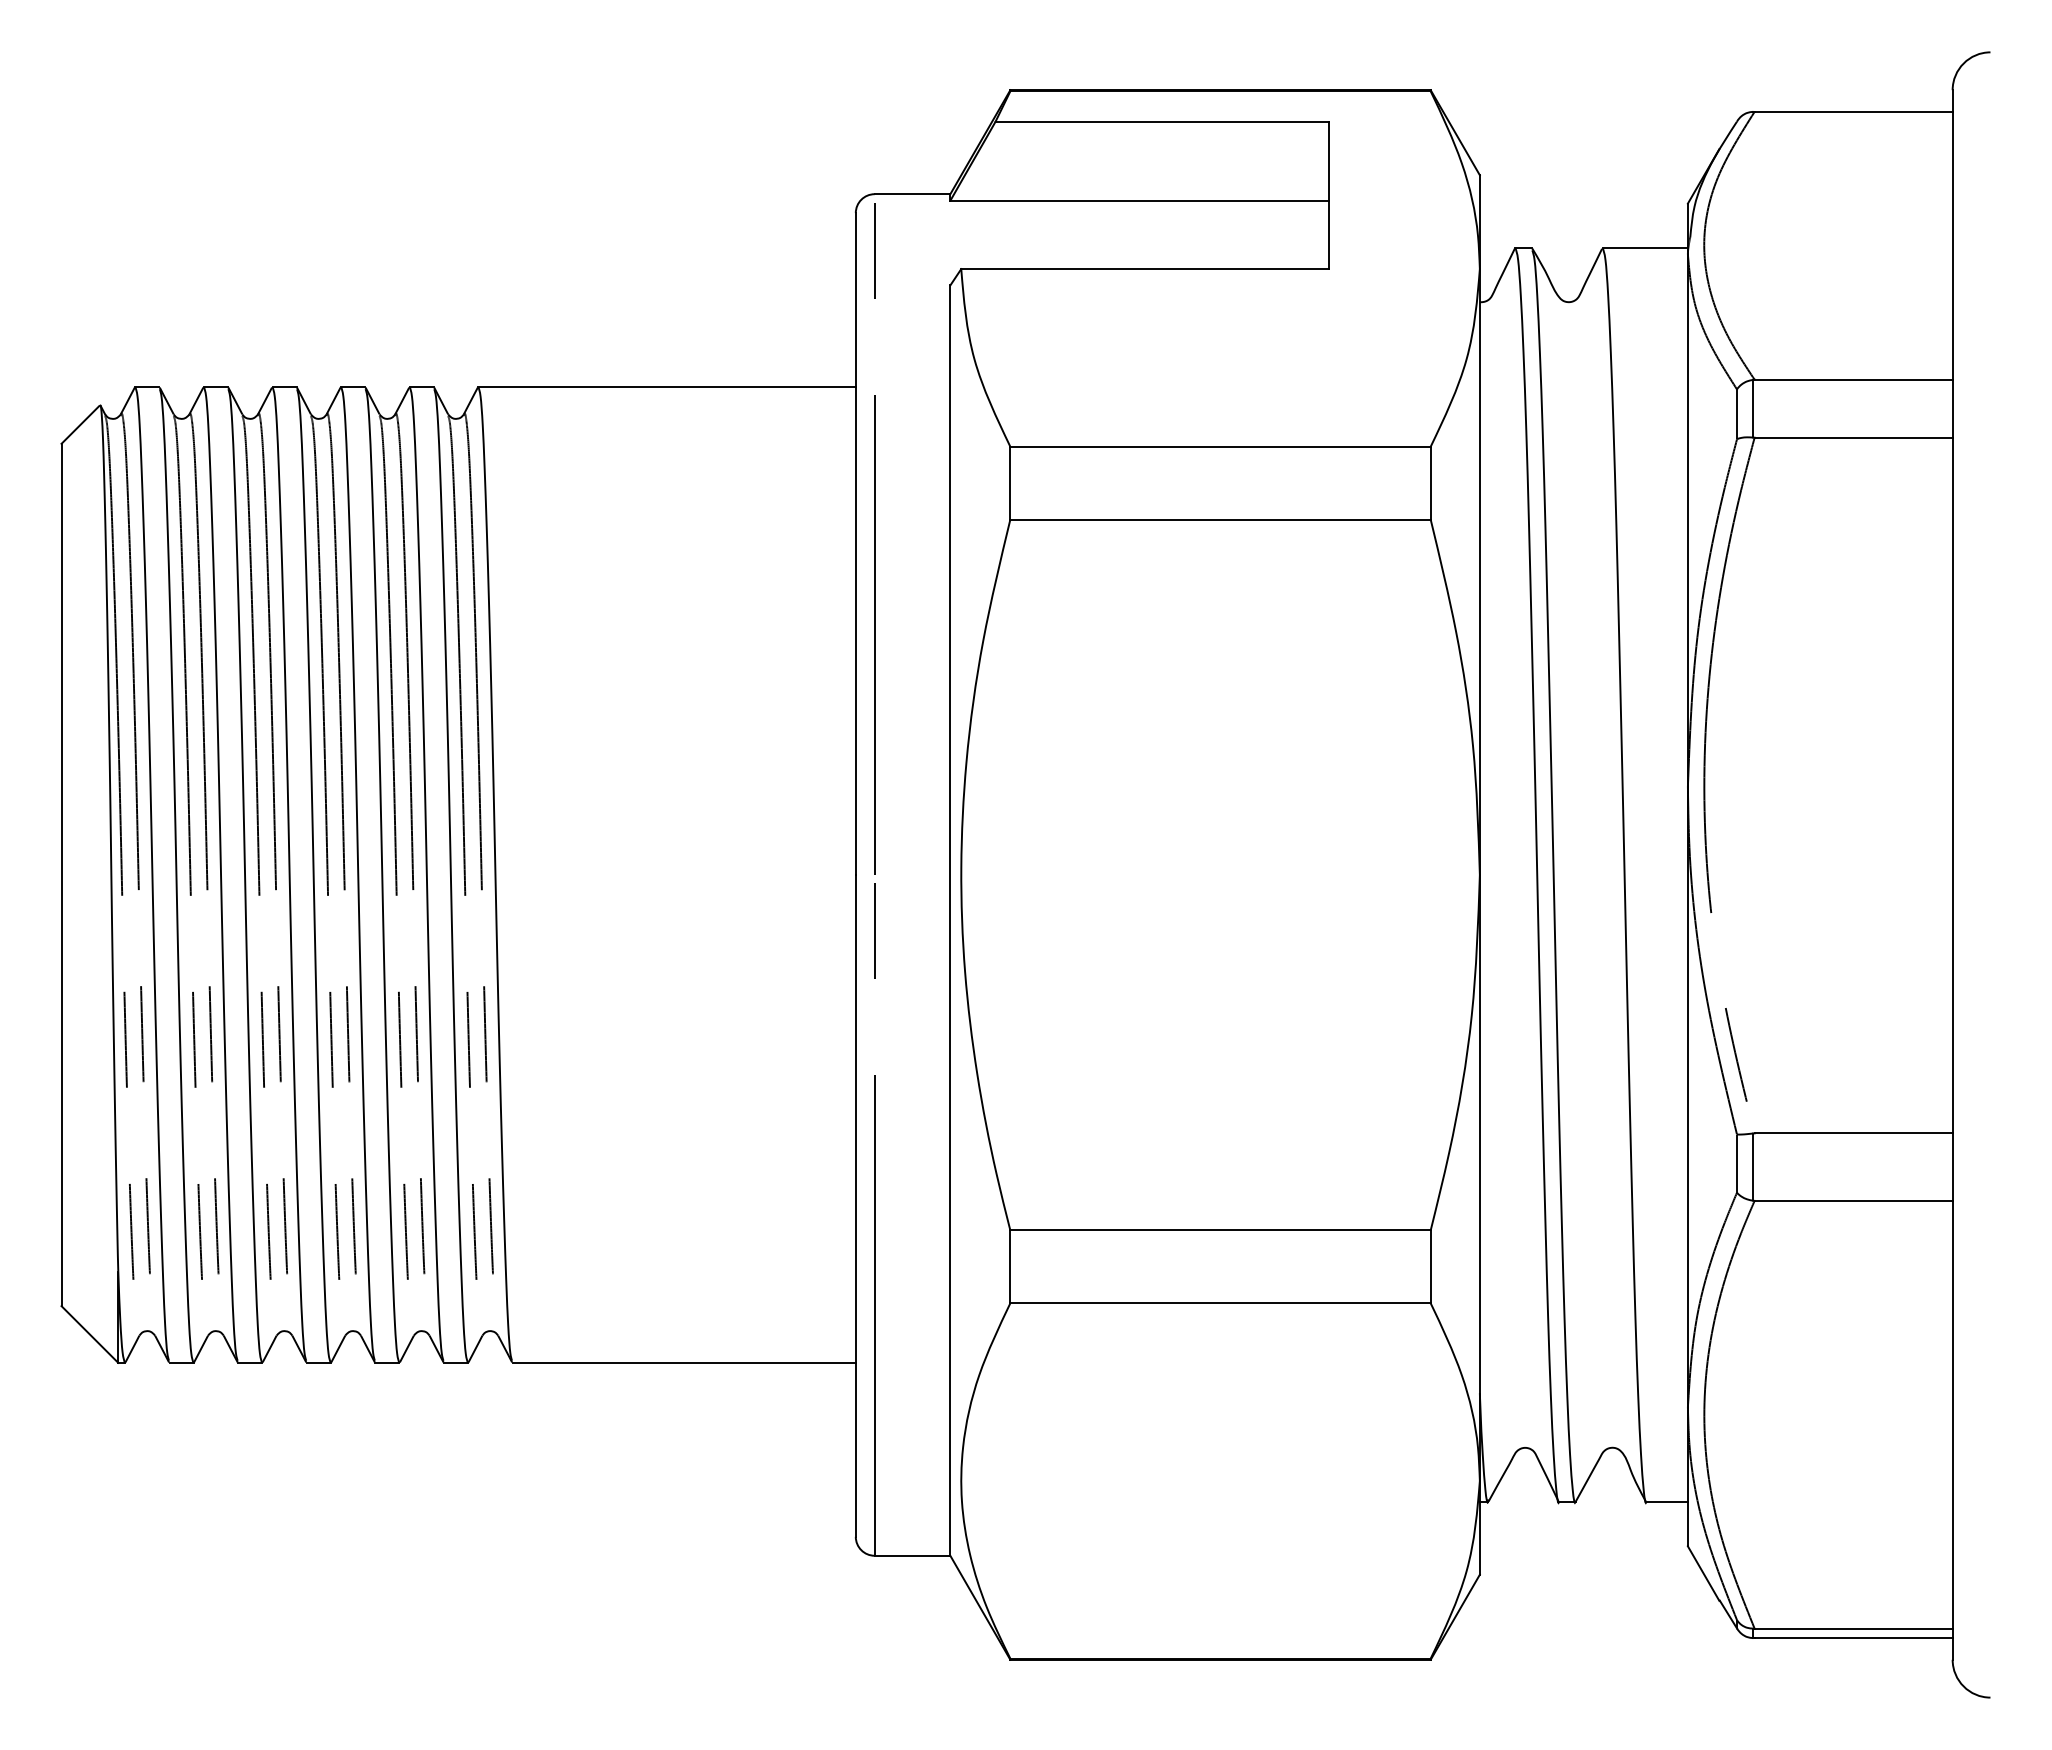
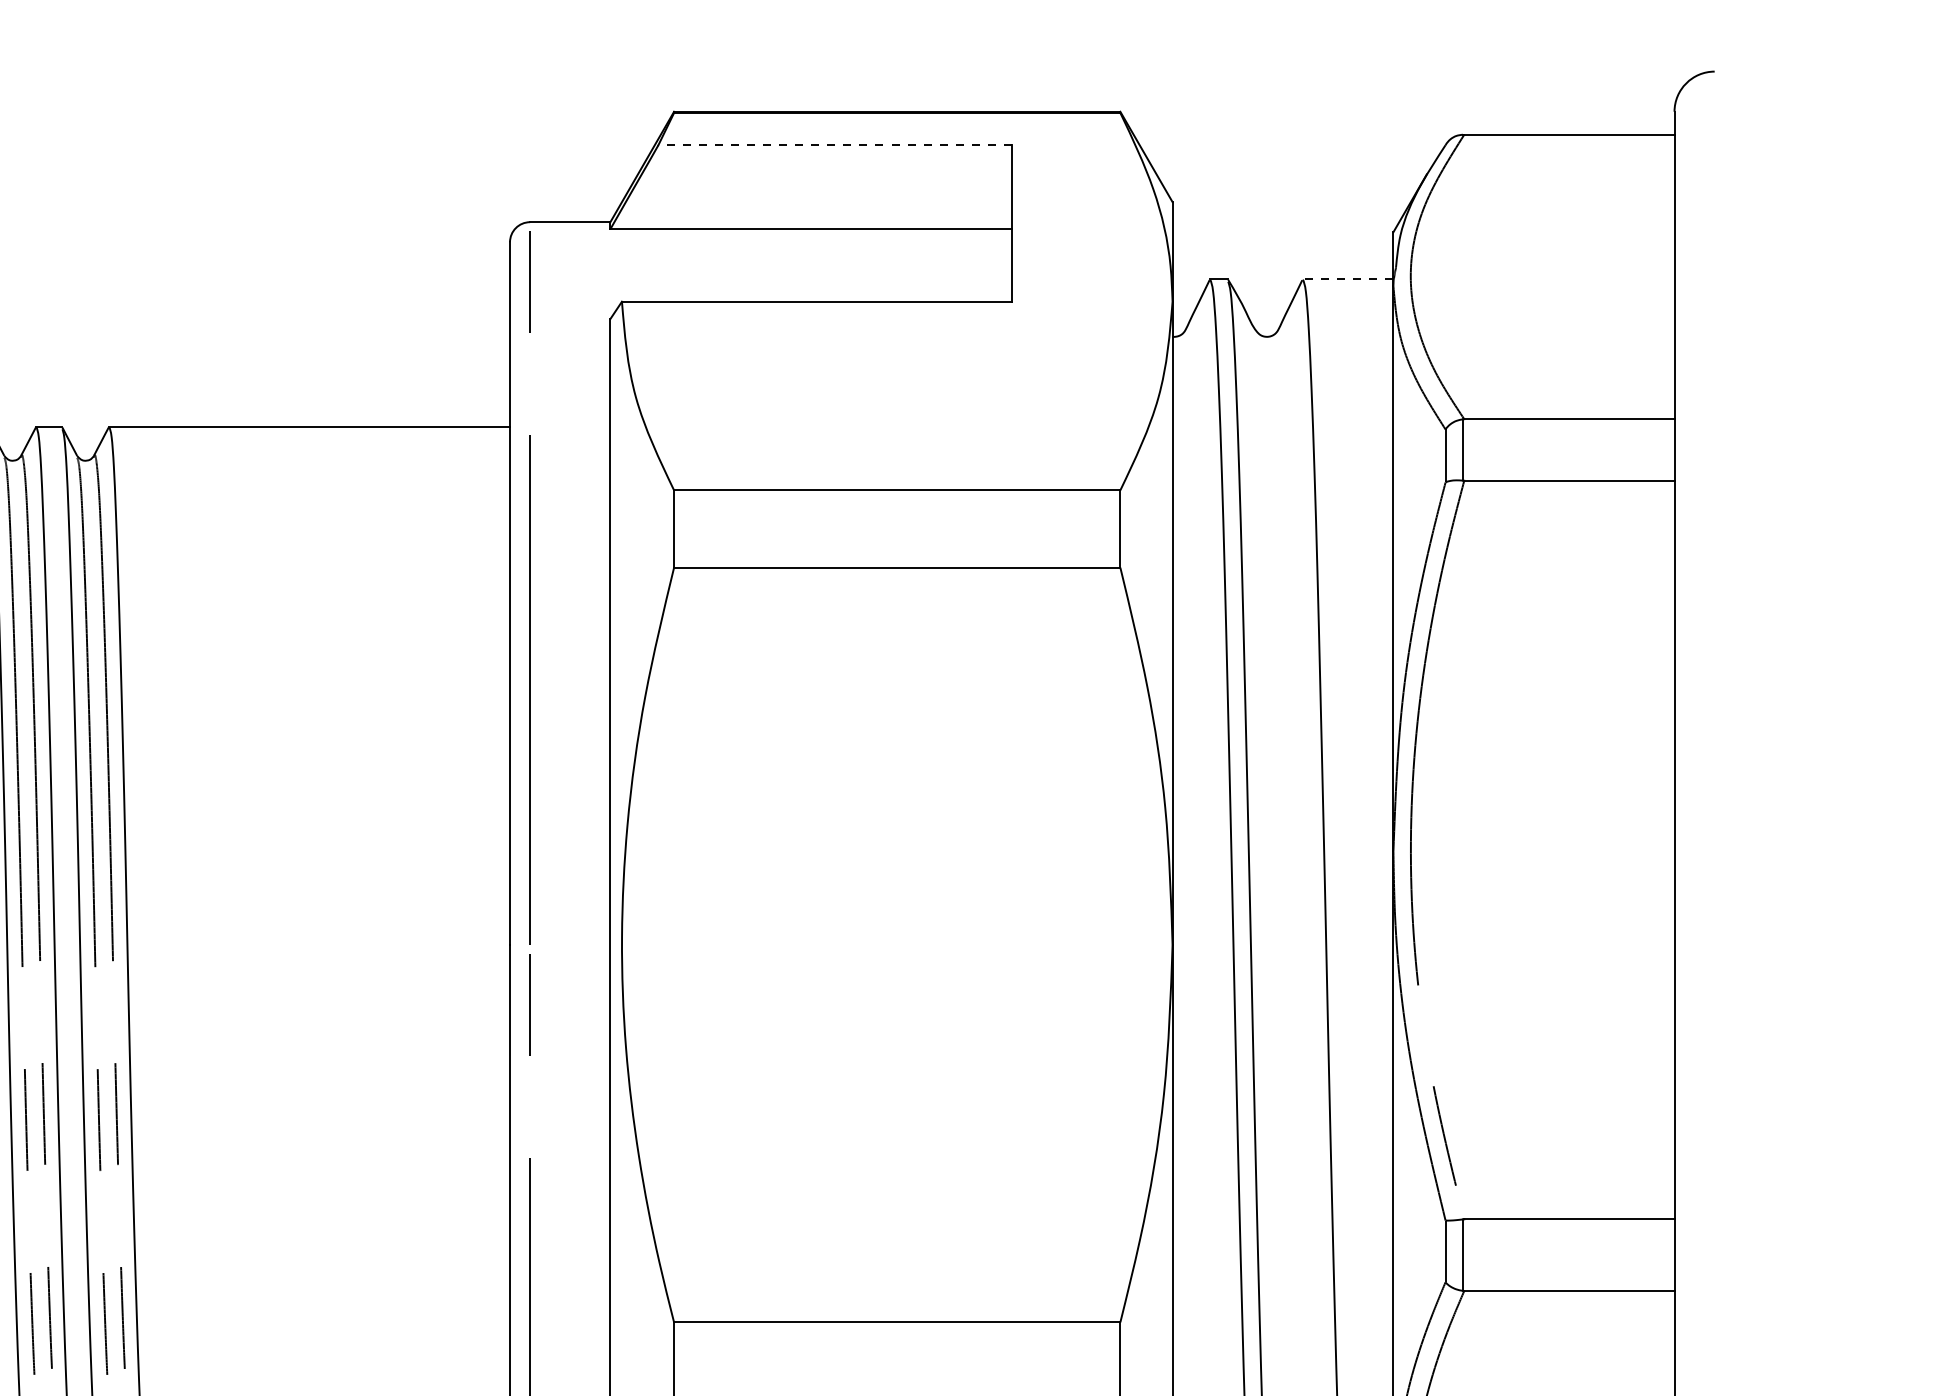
line: (1161, 121) -> (834, 145), solid -> dashed
line: (1645, 248) -> (1348, 279), solid -> dashed

